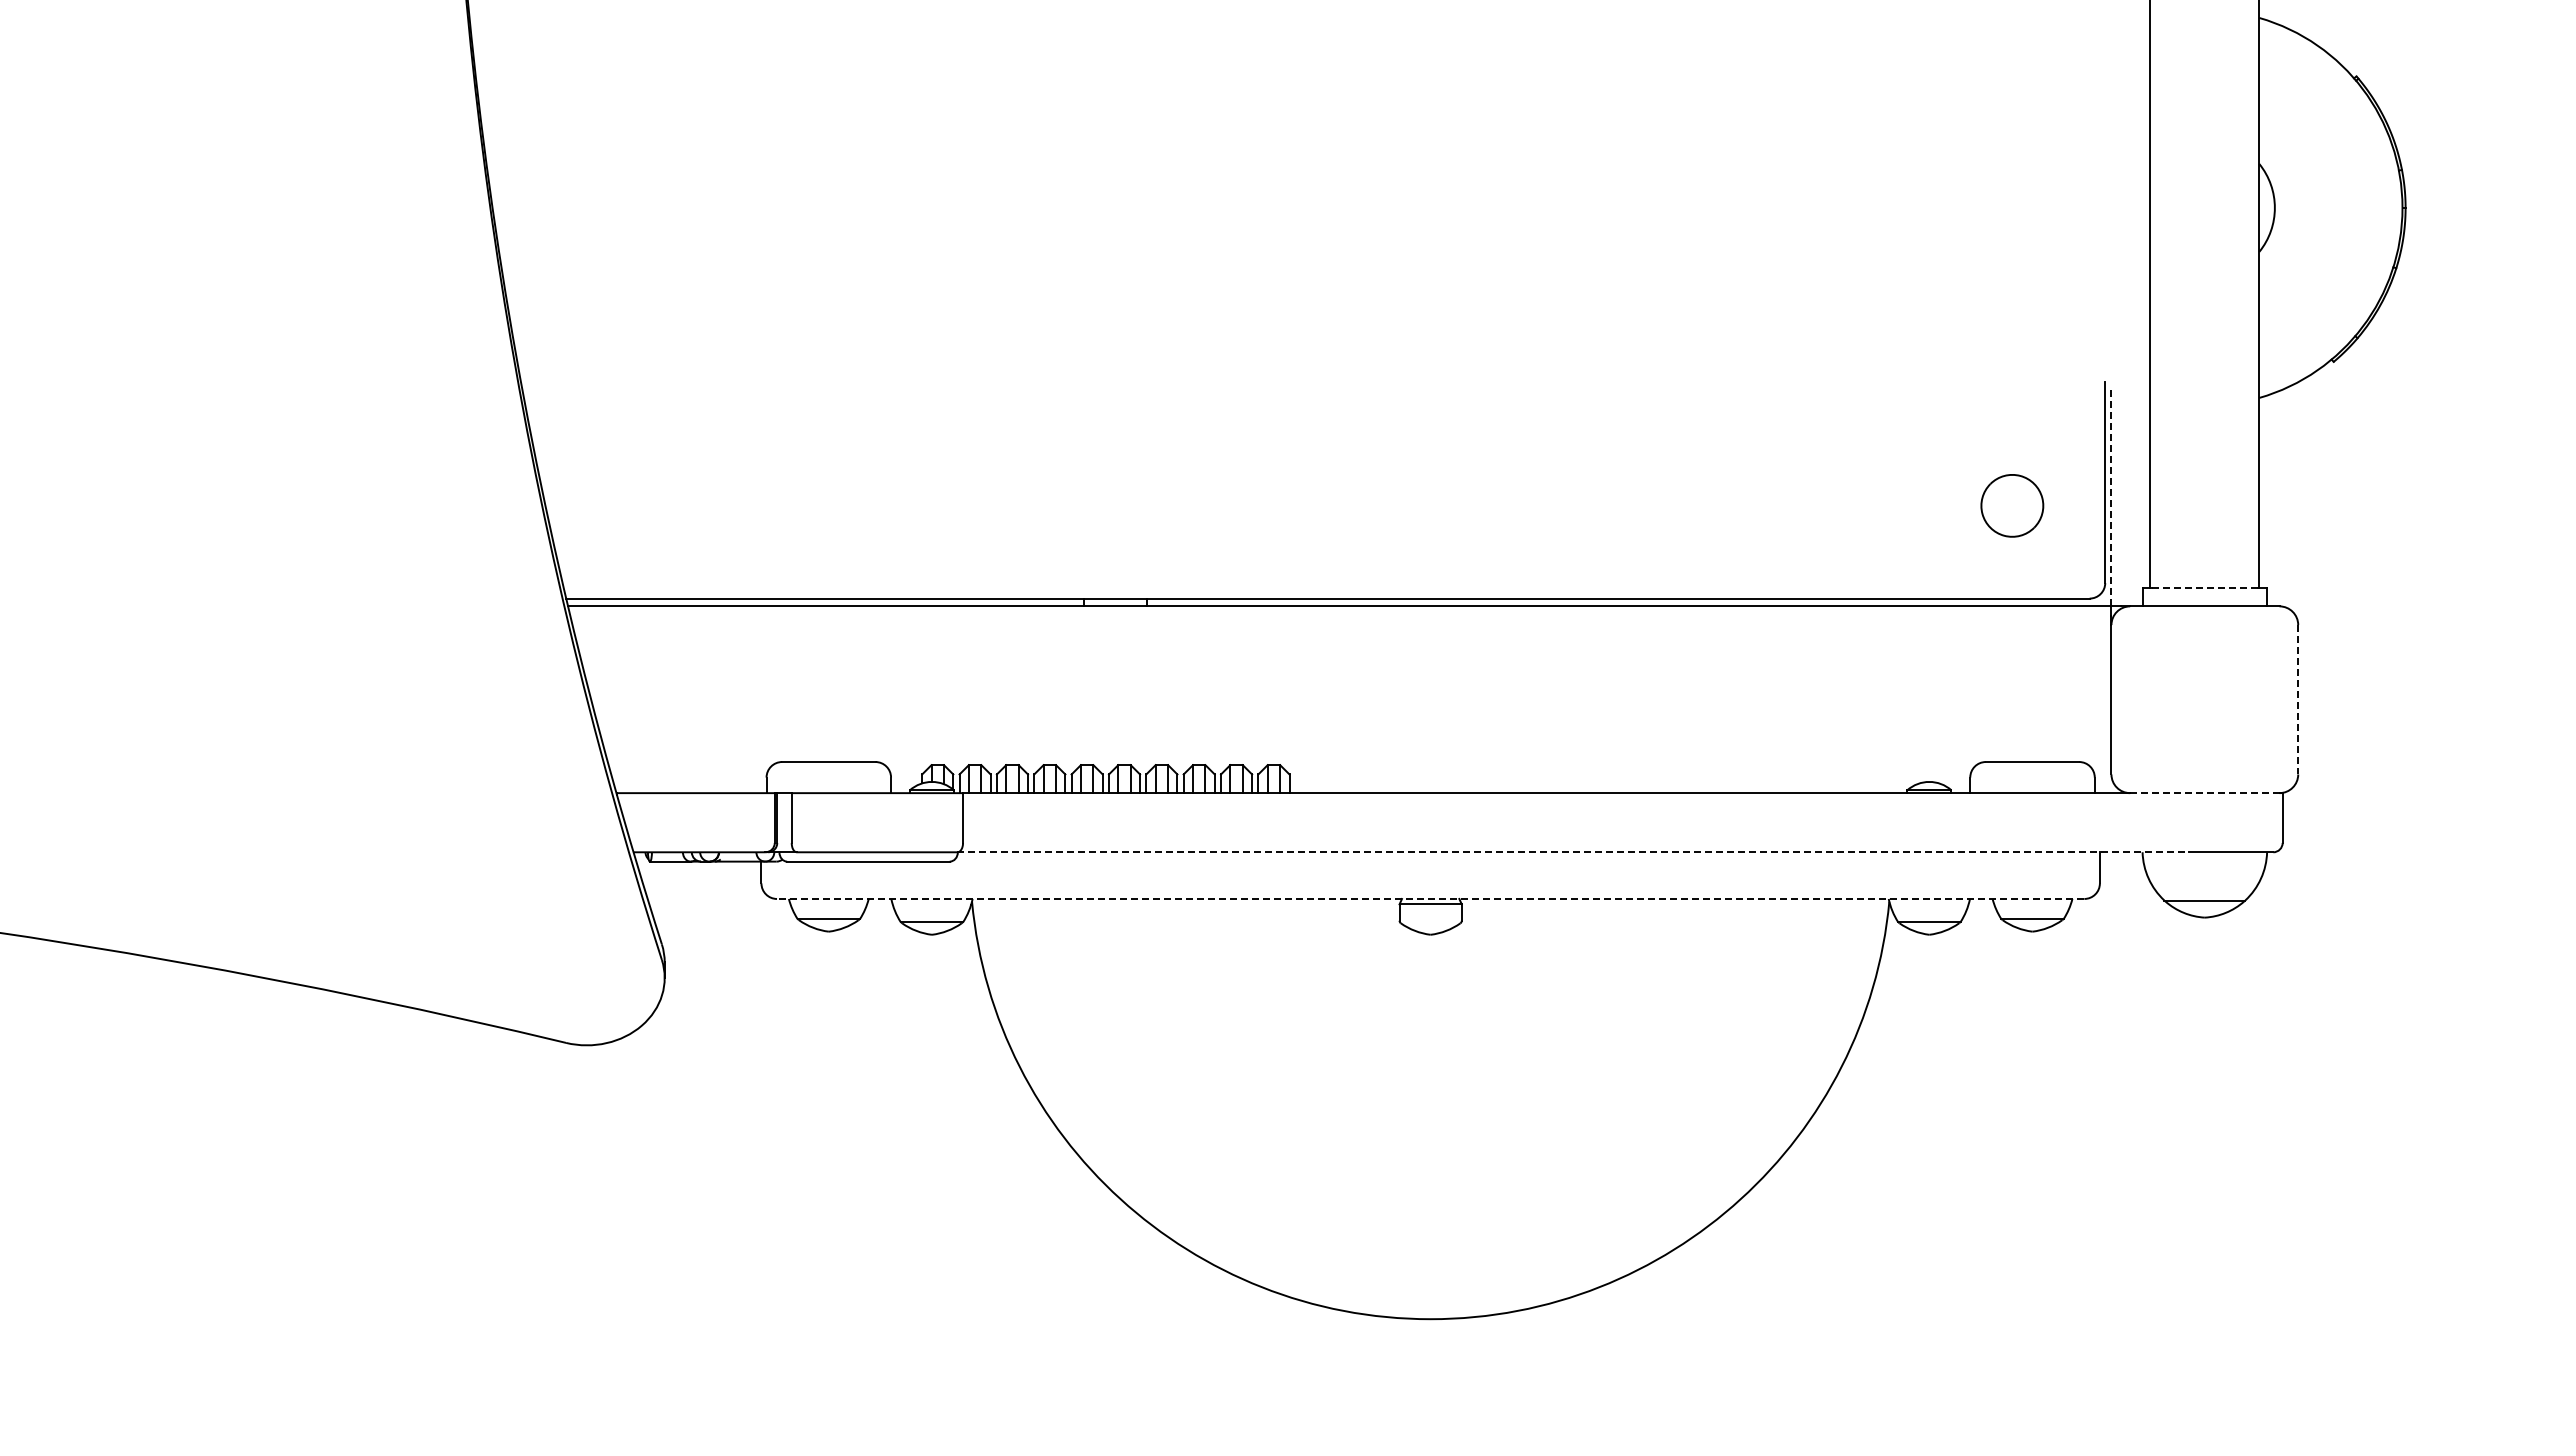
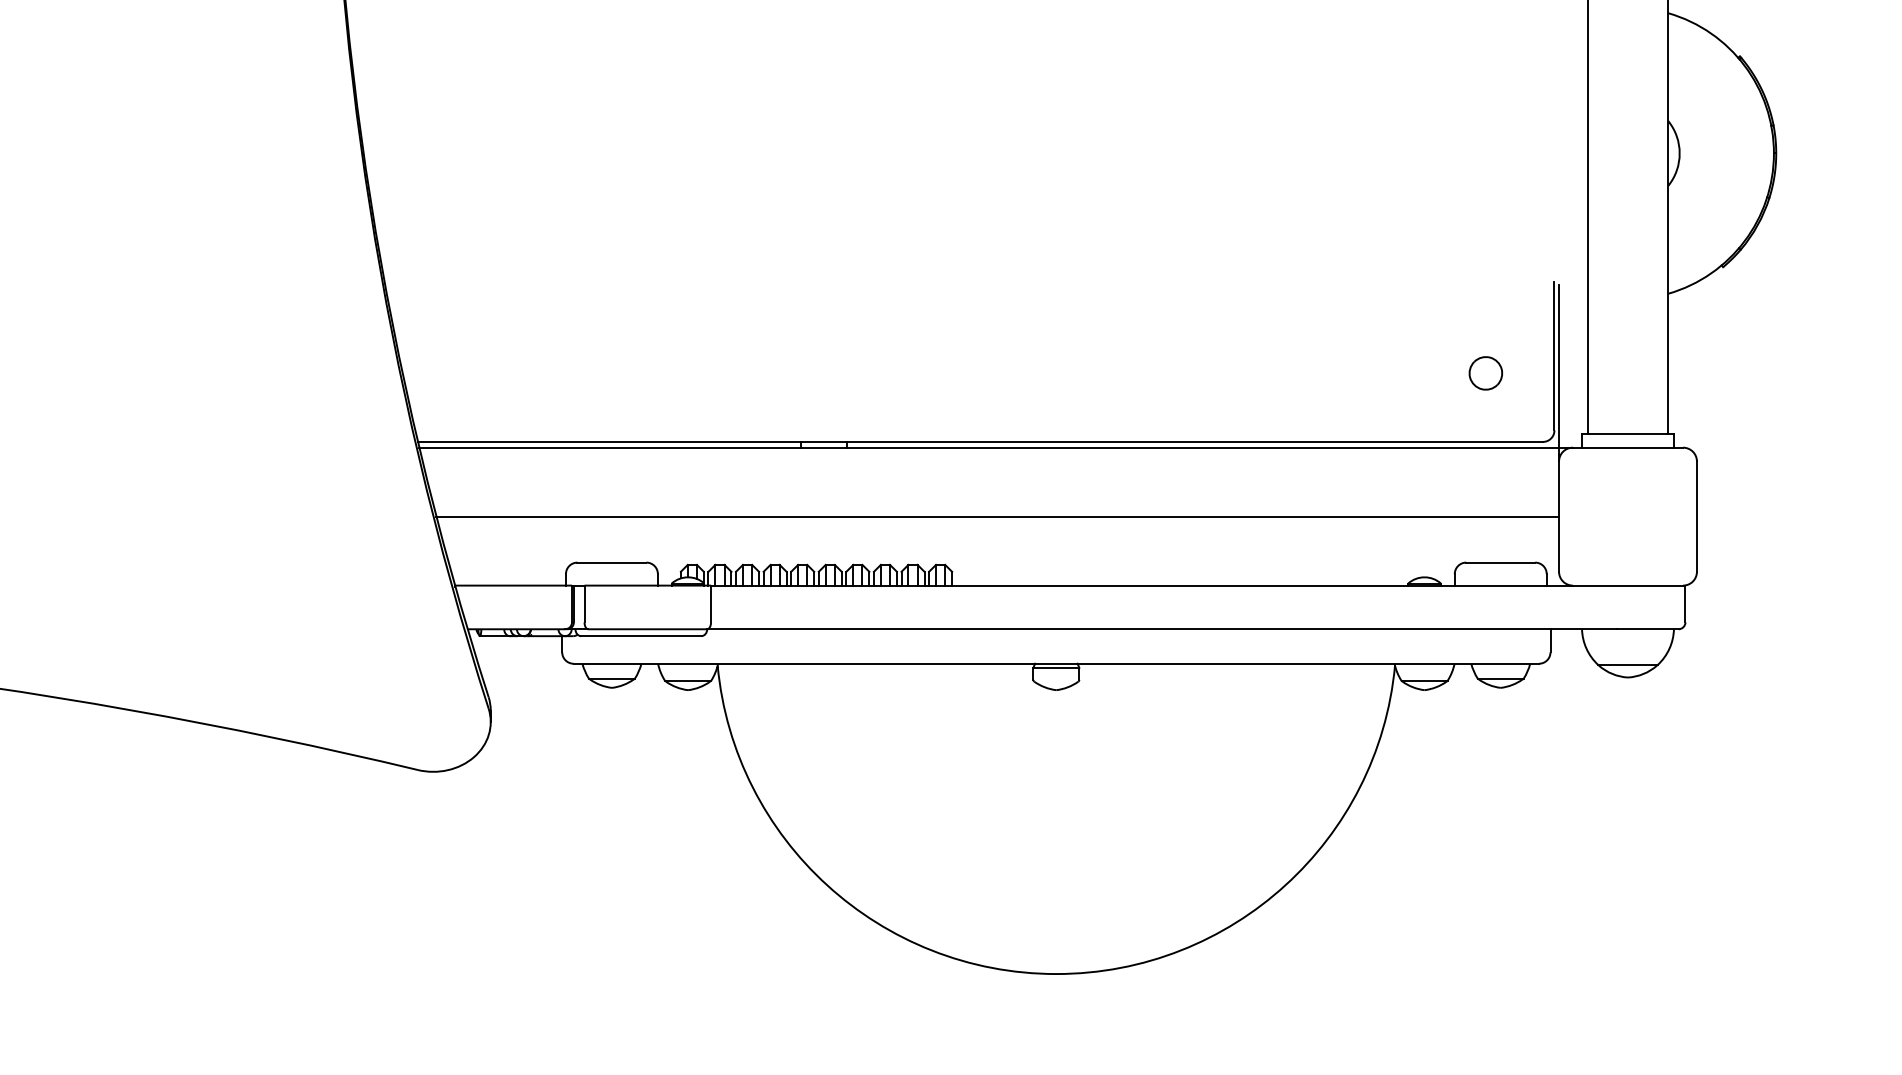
line: (2111, 495) -> (1559, 365), dashed -> solid
part: (2012, 505) -> (1485, 373), size x0.71
line: (2204, 587) -> (1627, 433), dashed -> solid
line: (1351, 699) -> (997, 516), added
line: (2298, 699) -> (1697, 516), dashed -> solid
line: (2204, 793) -> (1627, 585), dashed -> solid
line: (1573, 852) -> (1161, 629), dashed -> solid
line: (1430, 898) -> (1056, 663), dashed -> solid

